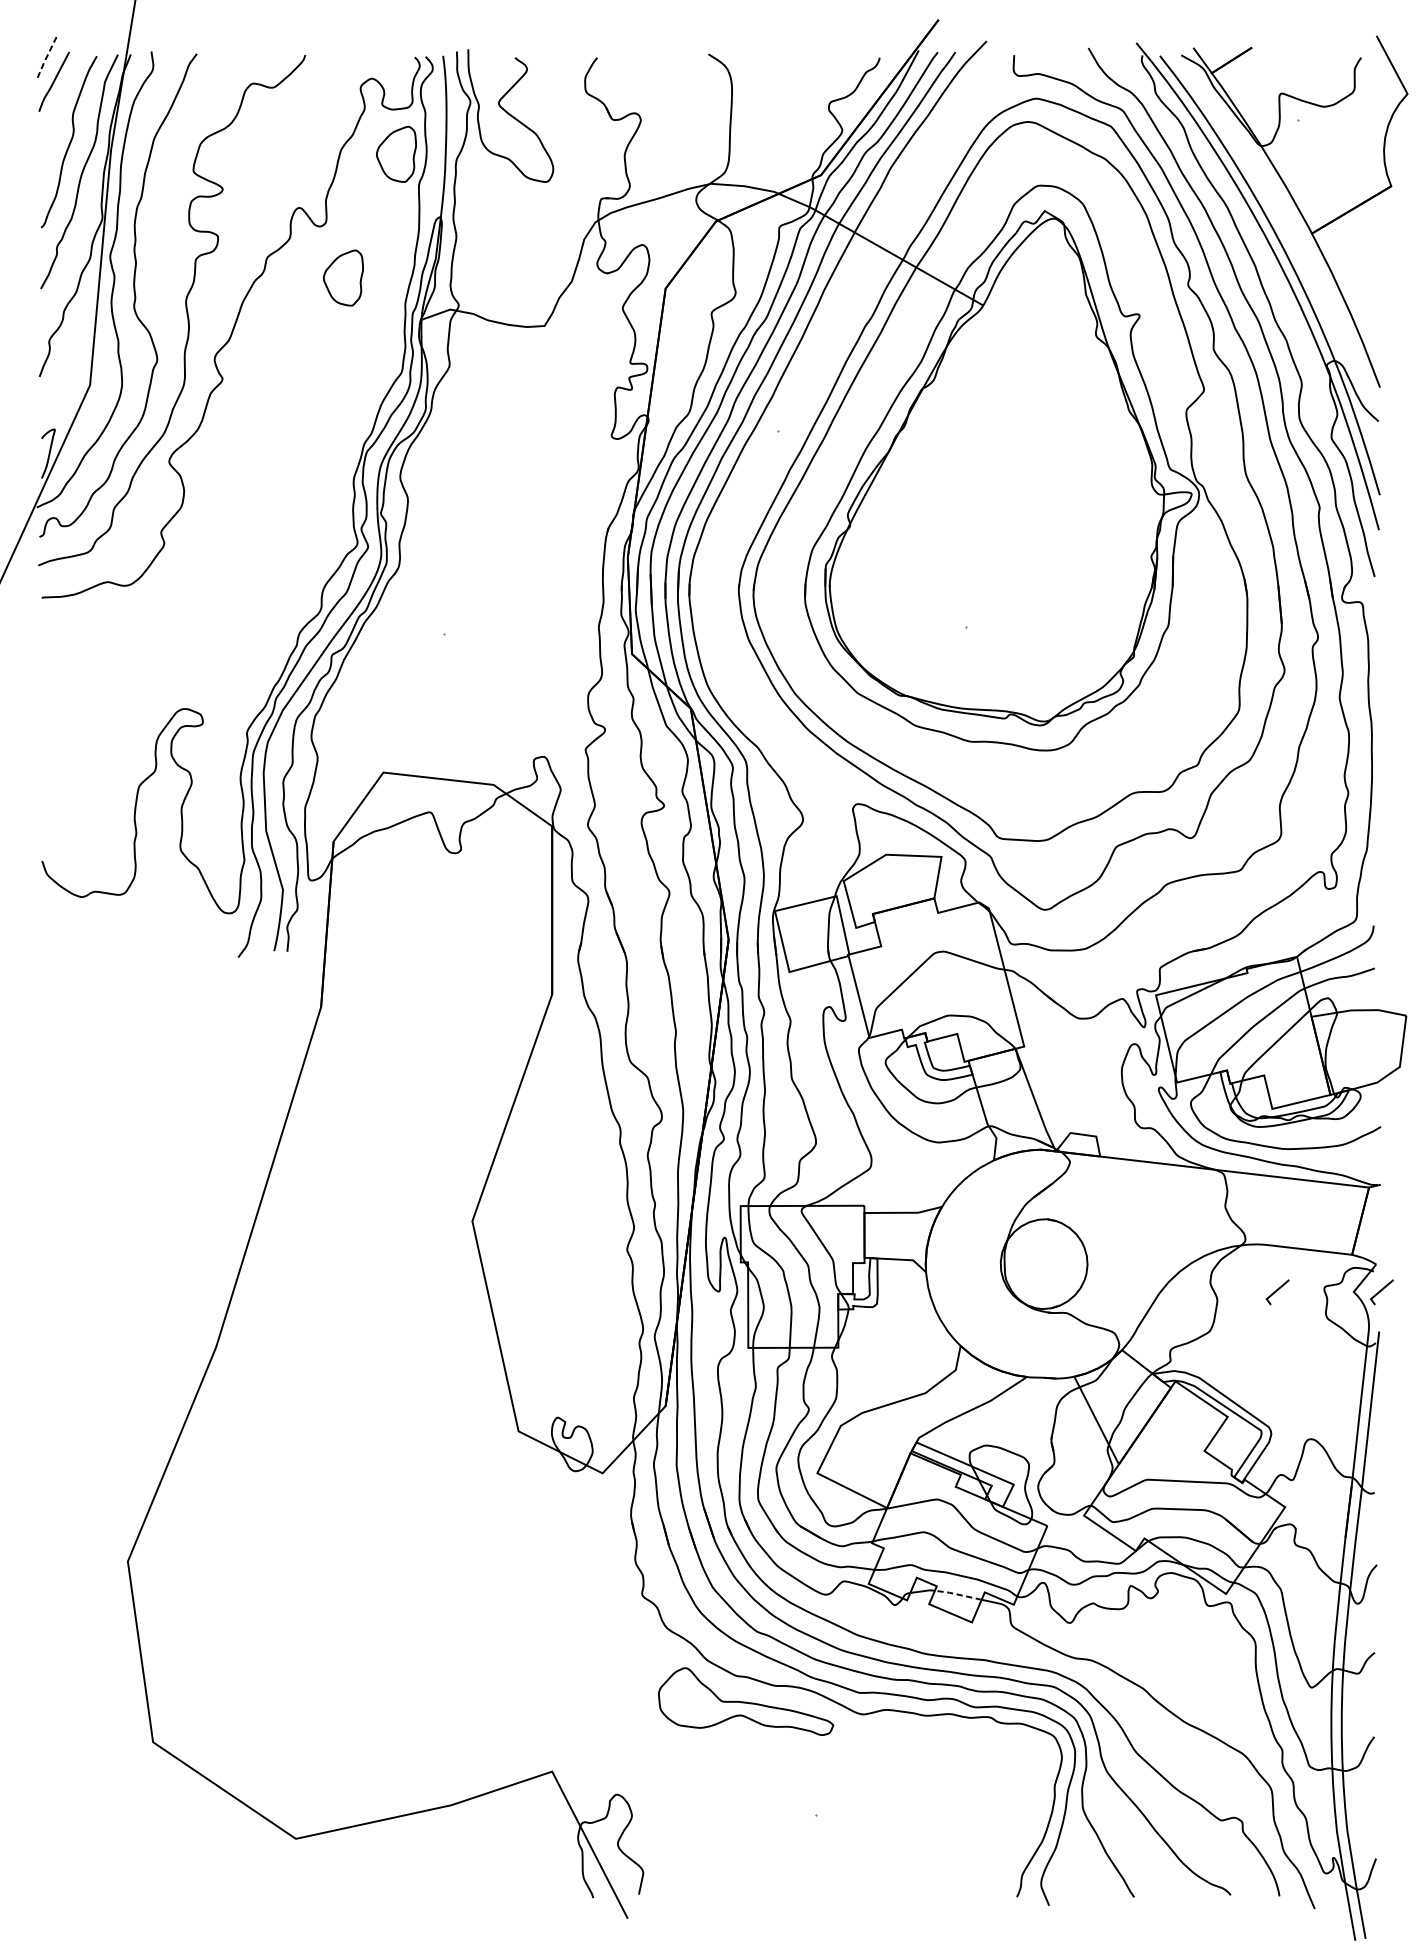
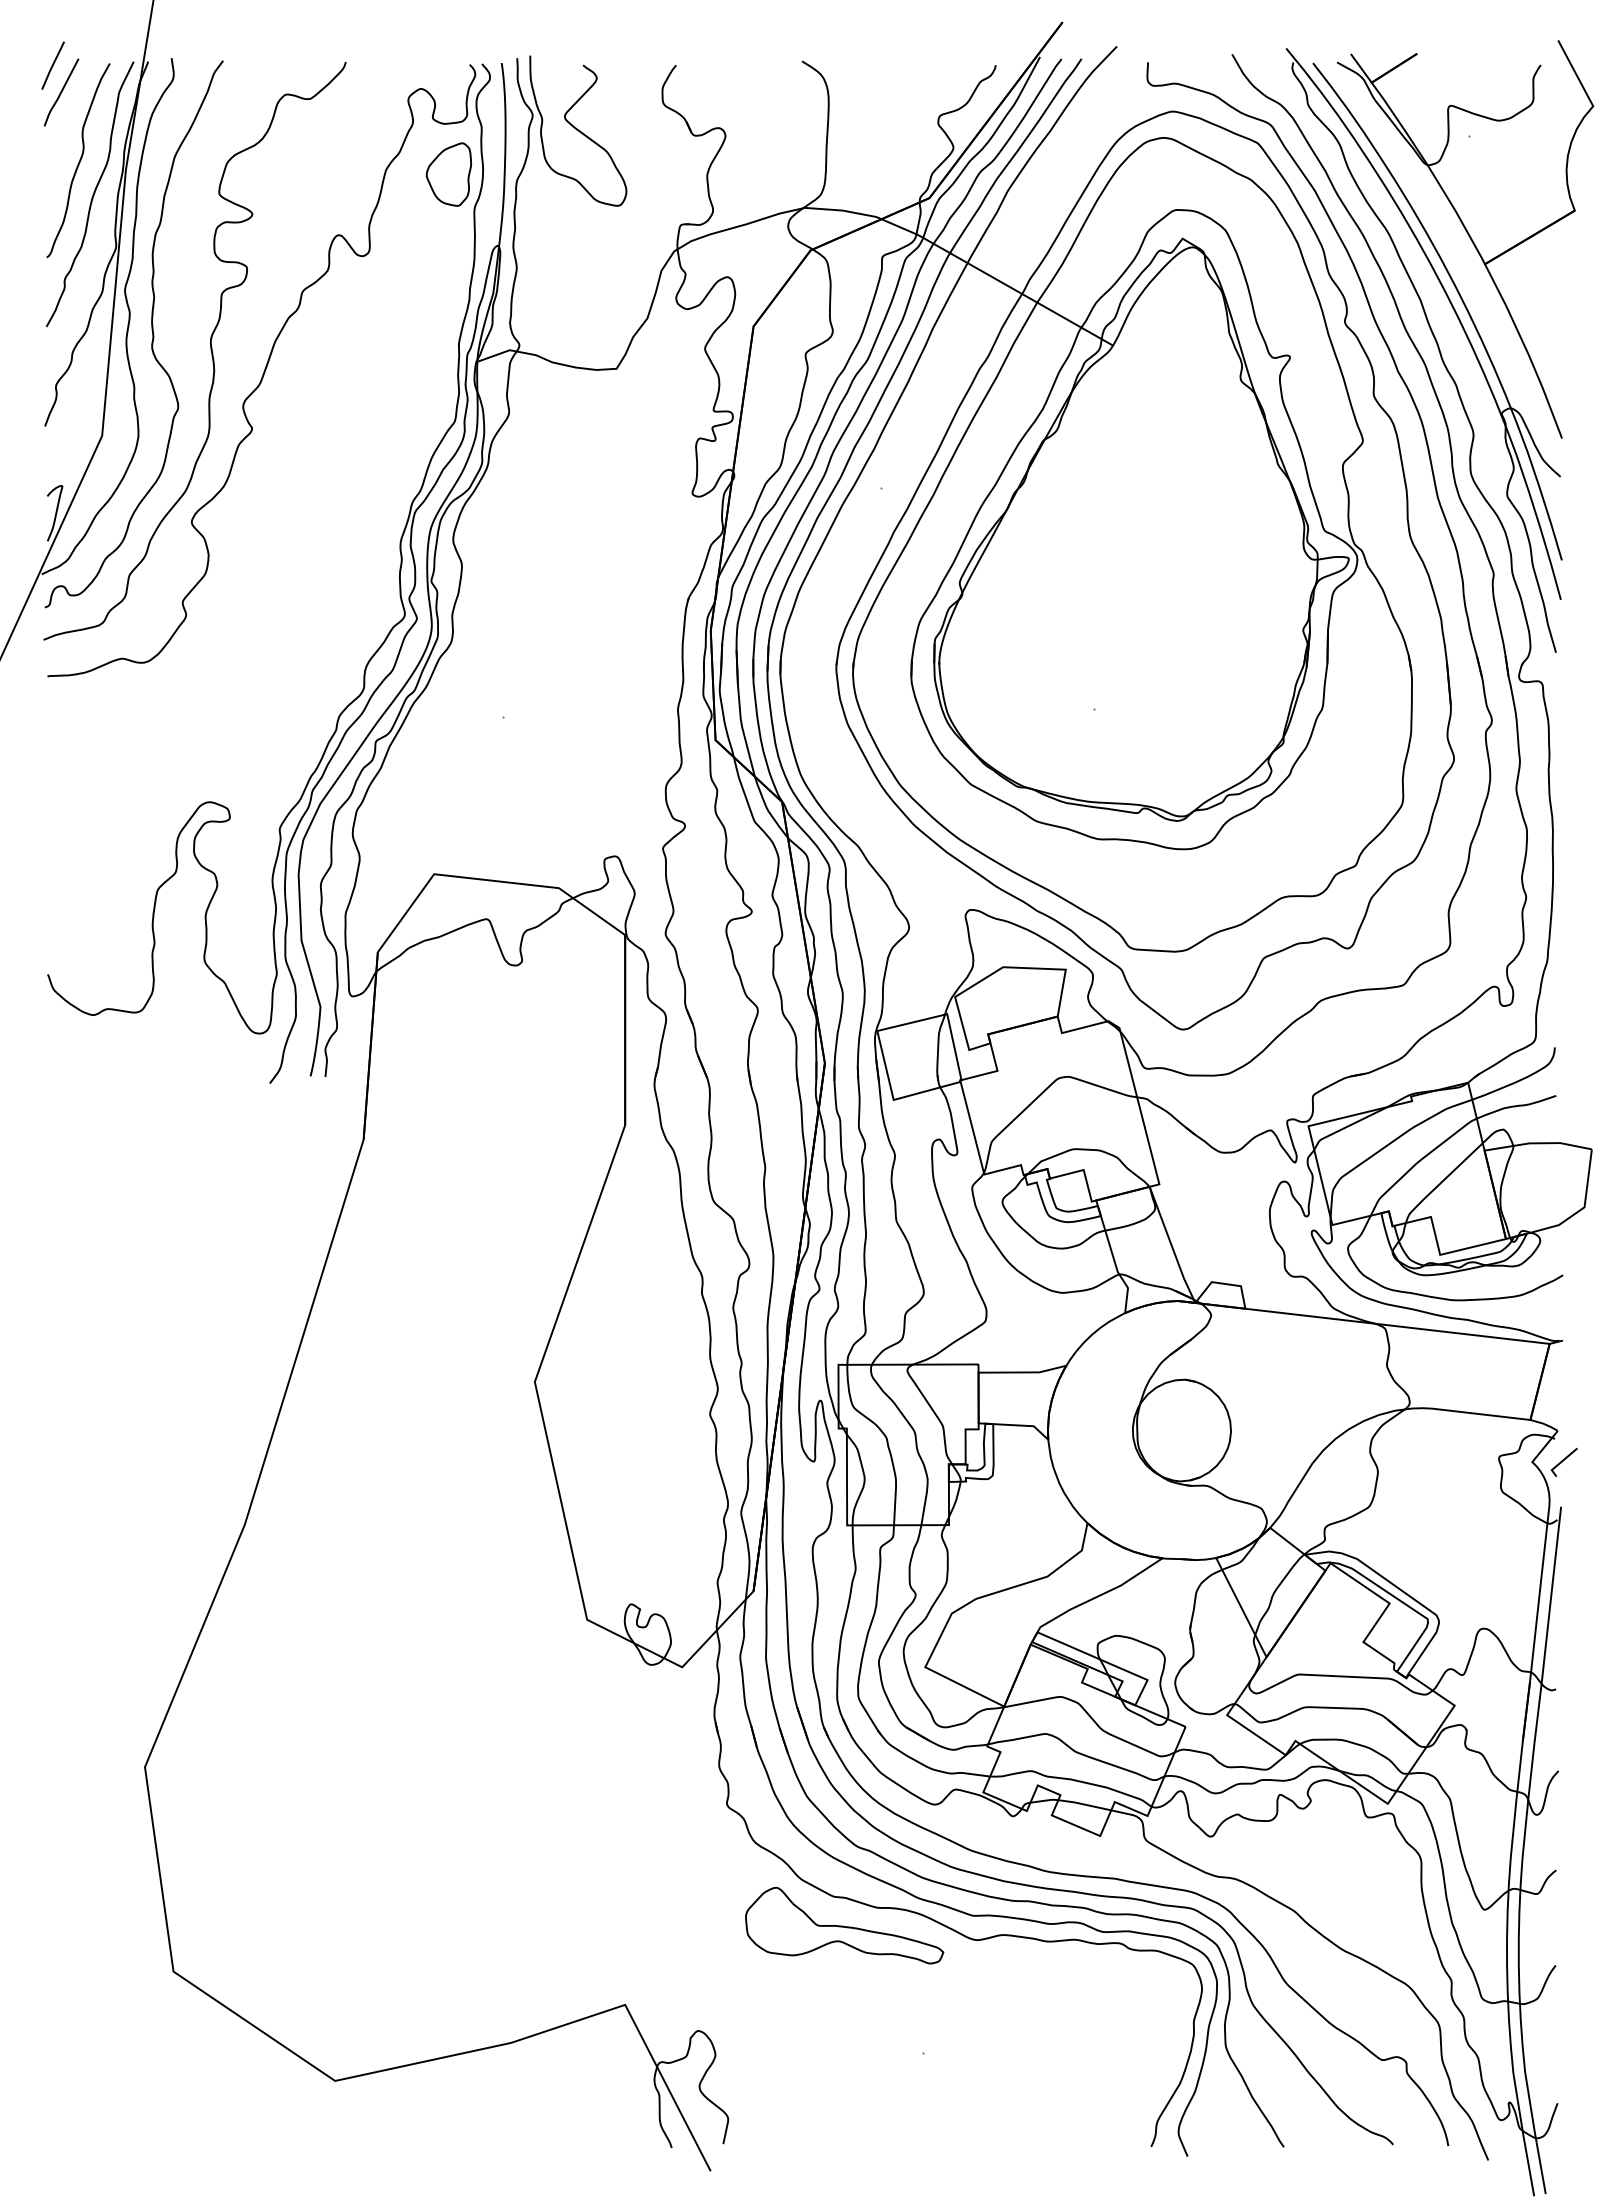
line: (46, 58) -> (52, 66), dashed -> solid
part: (343, 278) -> (388, 314), removed
line: (1277, 1291) -> (1445, 1461), removed
line: (958, 1594) -> (1084, 1804), dashed -> solid

